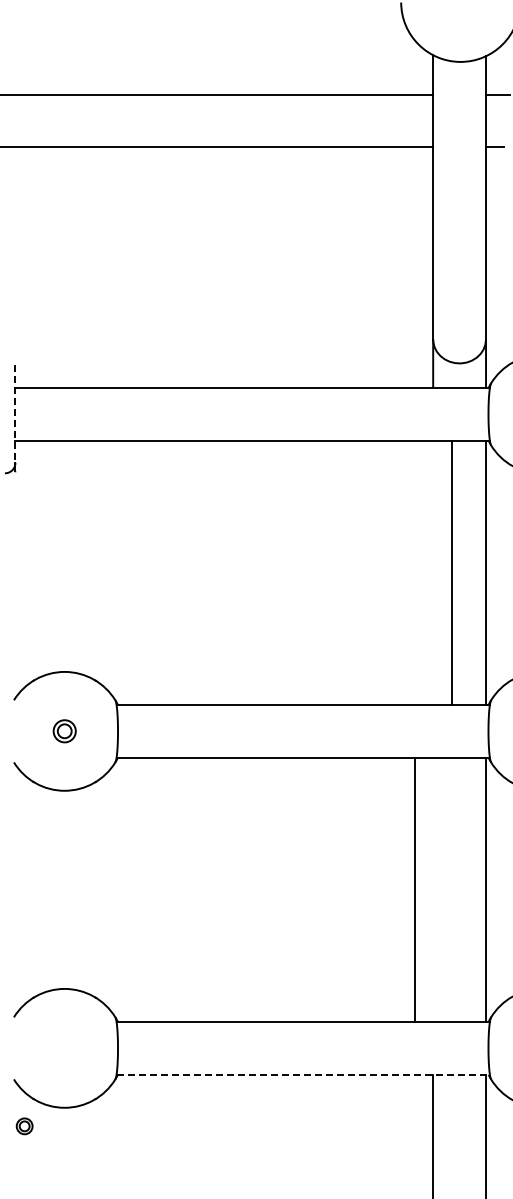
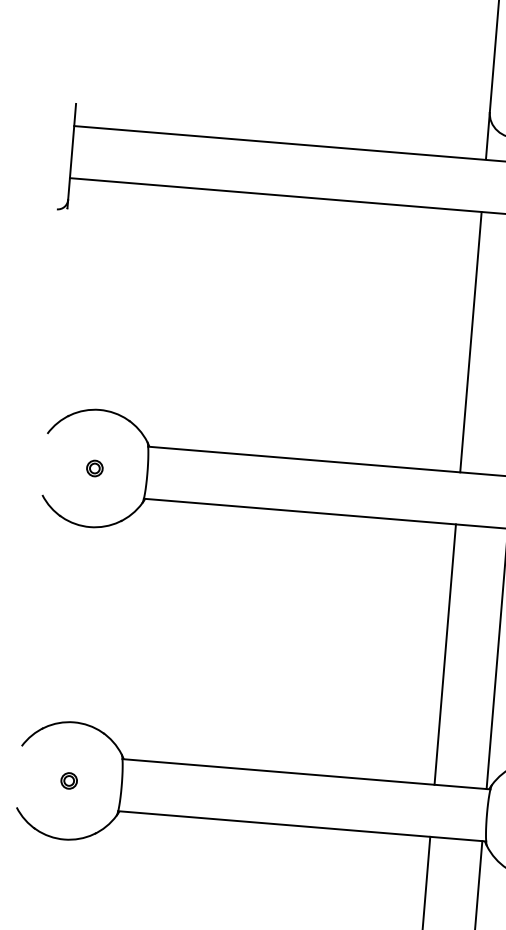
line: (15, 414) -> (72, 152), dashed -> solid
line: (452, 572) -> (471, 341), moved
part: (64, 731) -> (94, 468), size x0.71
line: (415, 889) -> (445, 654), moved
line: (303, 1074) -> (302, 826), dashed -> solid
part: (24, 1126) -> (69, 781), moved

